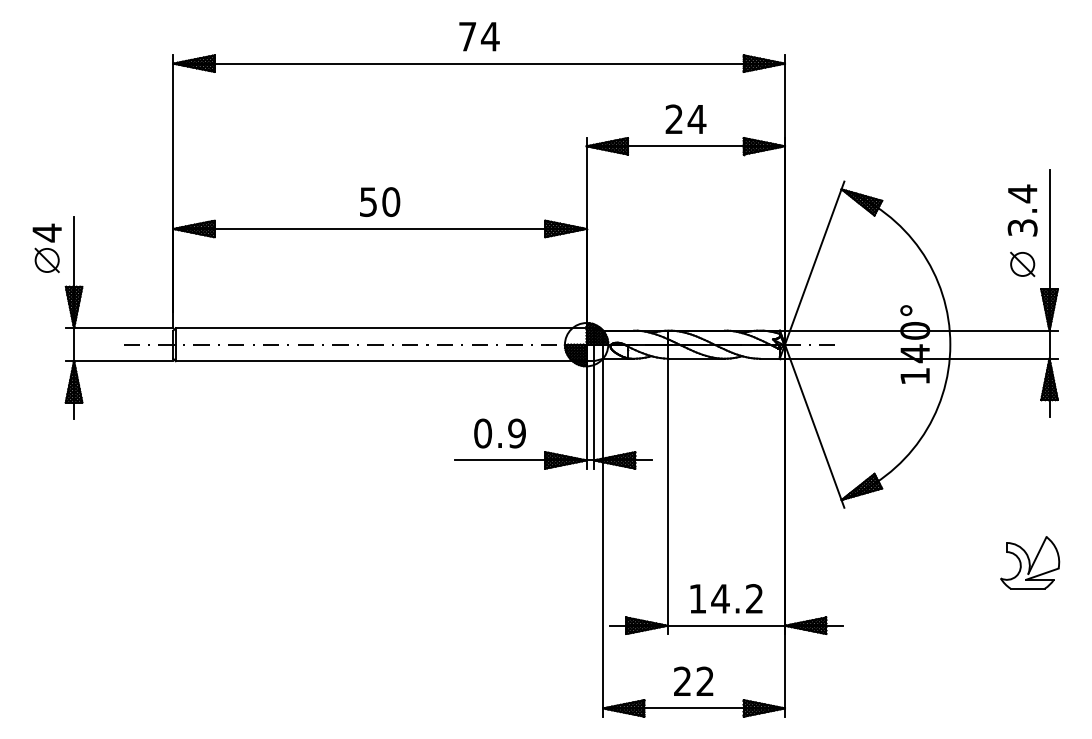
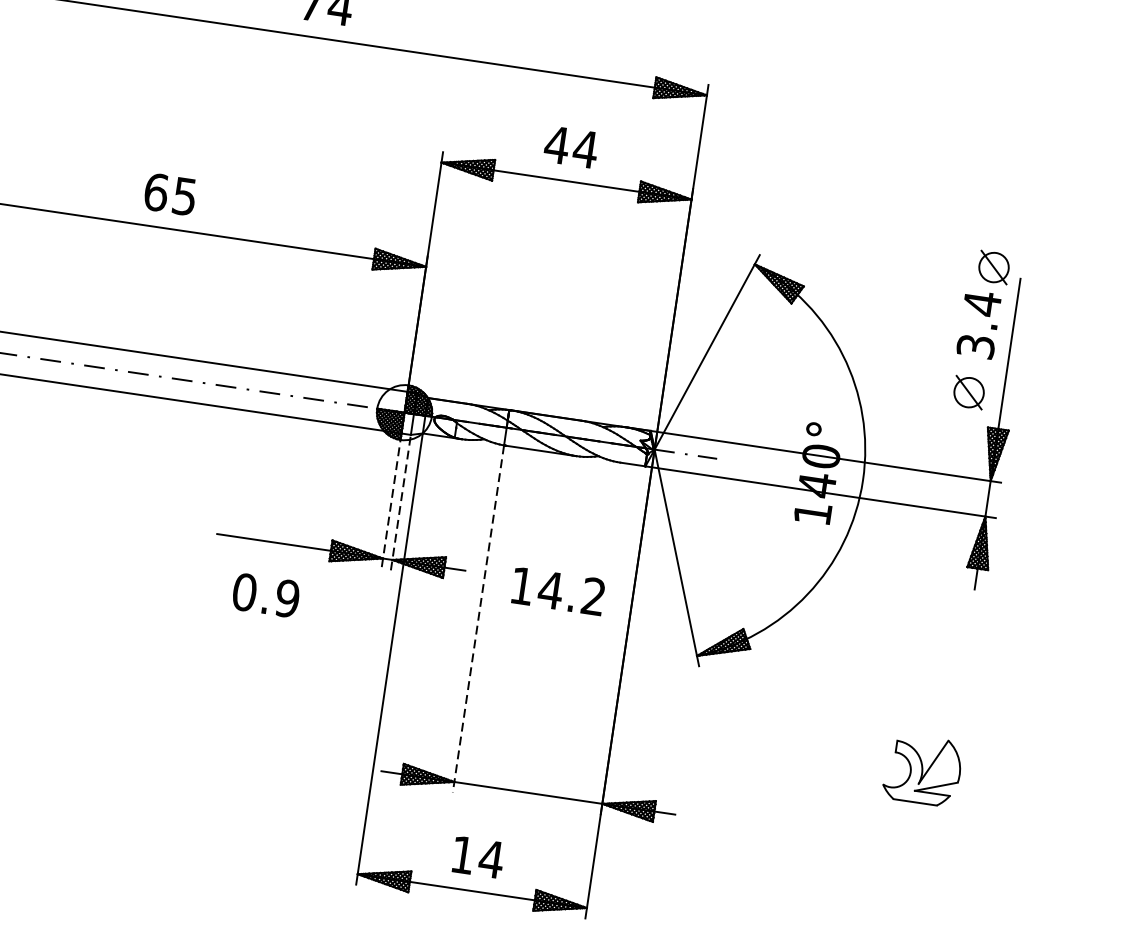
text: (673, 118) -> (556, 143), 24 -> 44
part: (1027, 164) -> (993, 267), added
text: (379, 202) -> (170, 194), 50 -> 65
line: (586, 414) -> (391, 500), solid -> dashed
line: (594, 414) -> (401, 502), solid -> dashed
text: (499, 433) -> (265, 595), moved
line: (667, 496) -> (478, 619), solid -> dashed
text: (726, 598) -> (558, 590), moved
text: (694, 680) -> (478, 855), 22 -> 14

